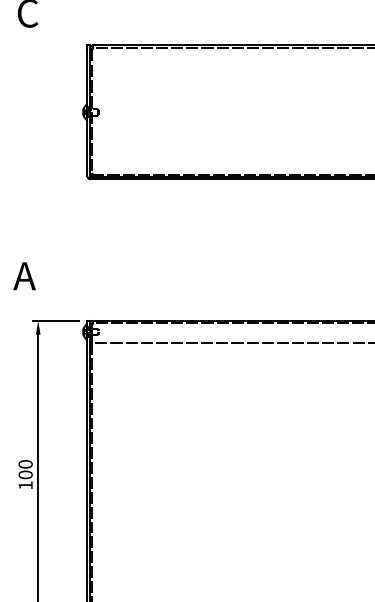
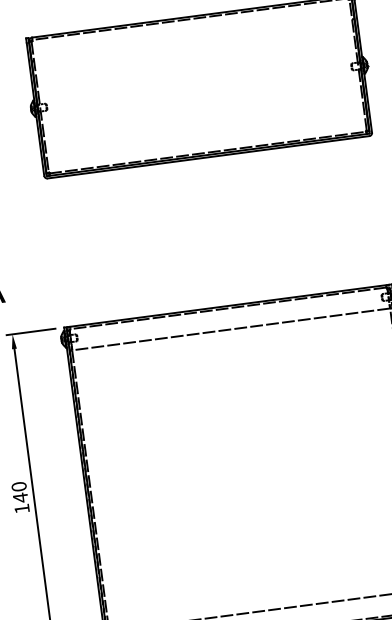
text: (25, 474) -> (20, 497), 100 -> 140

